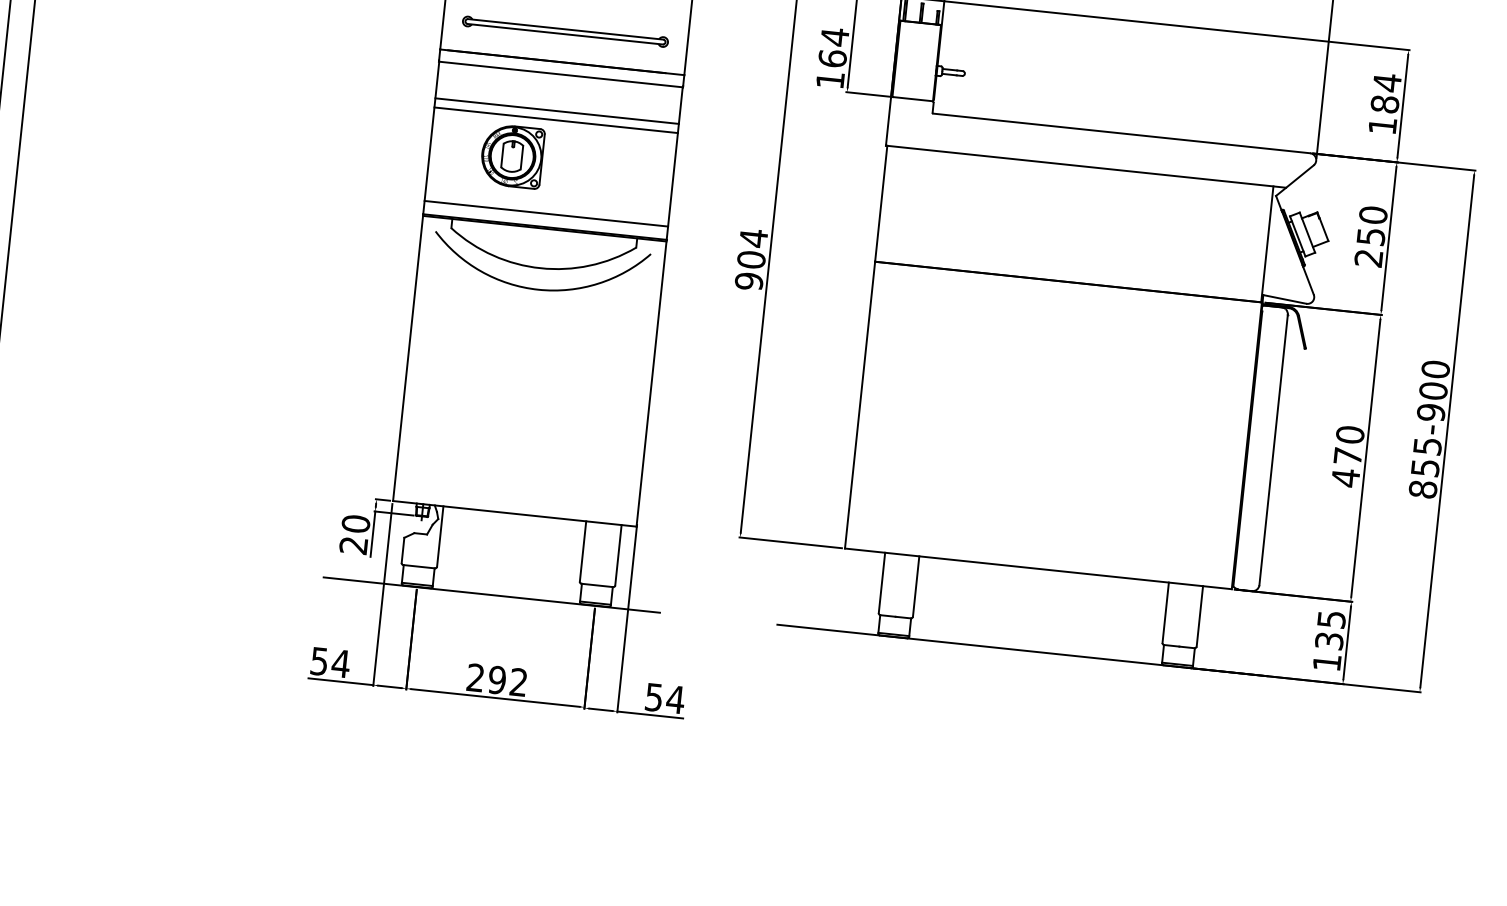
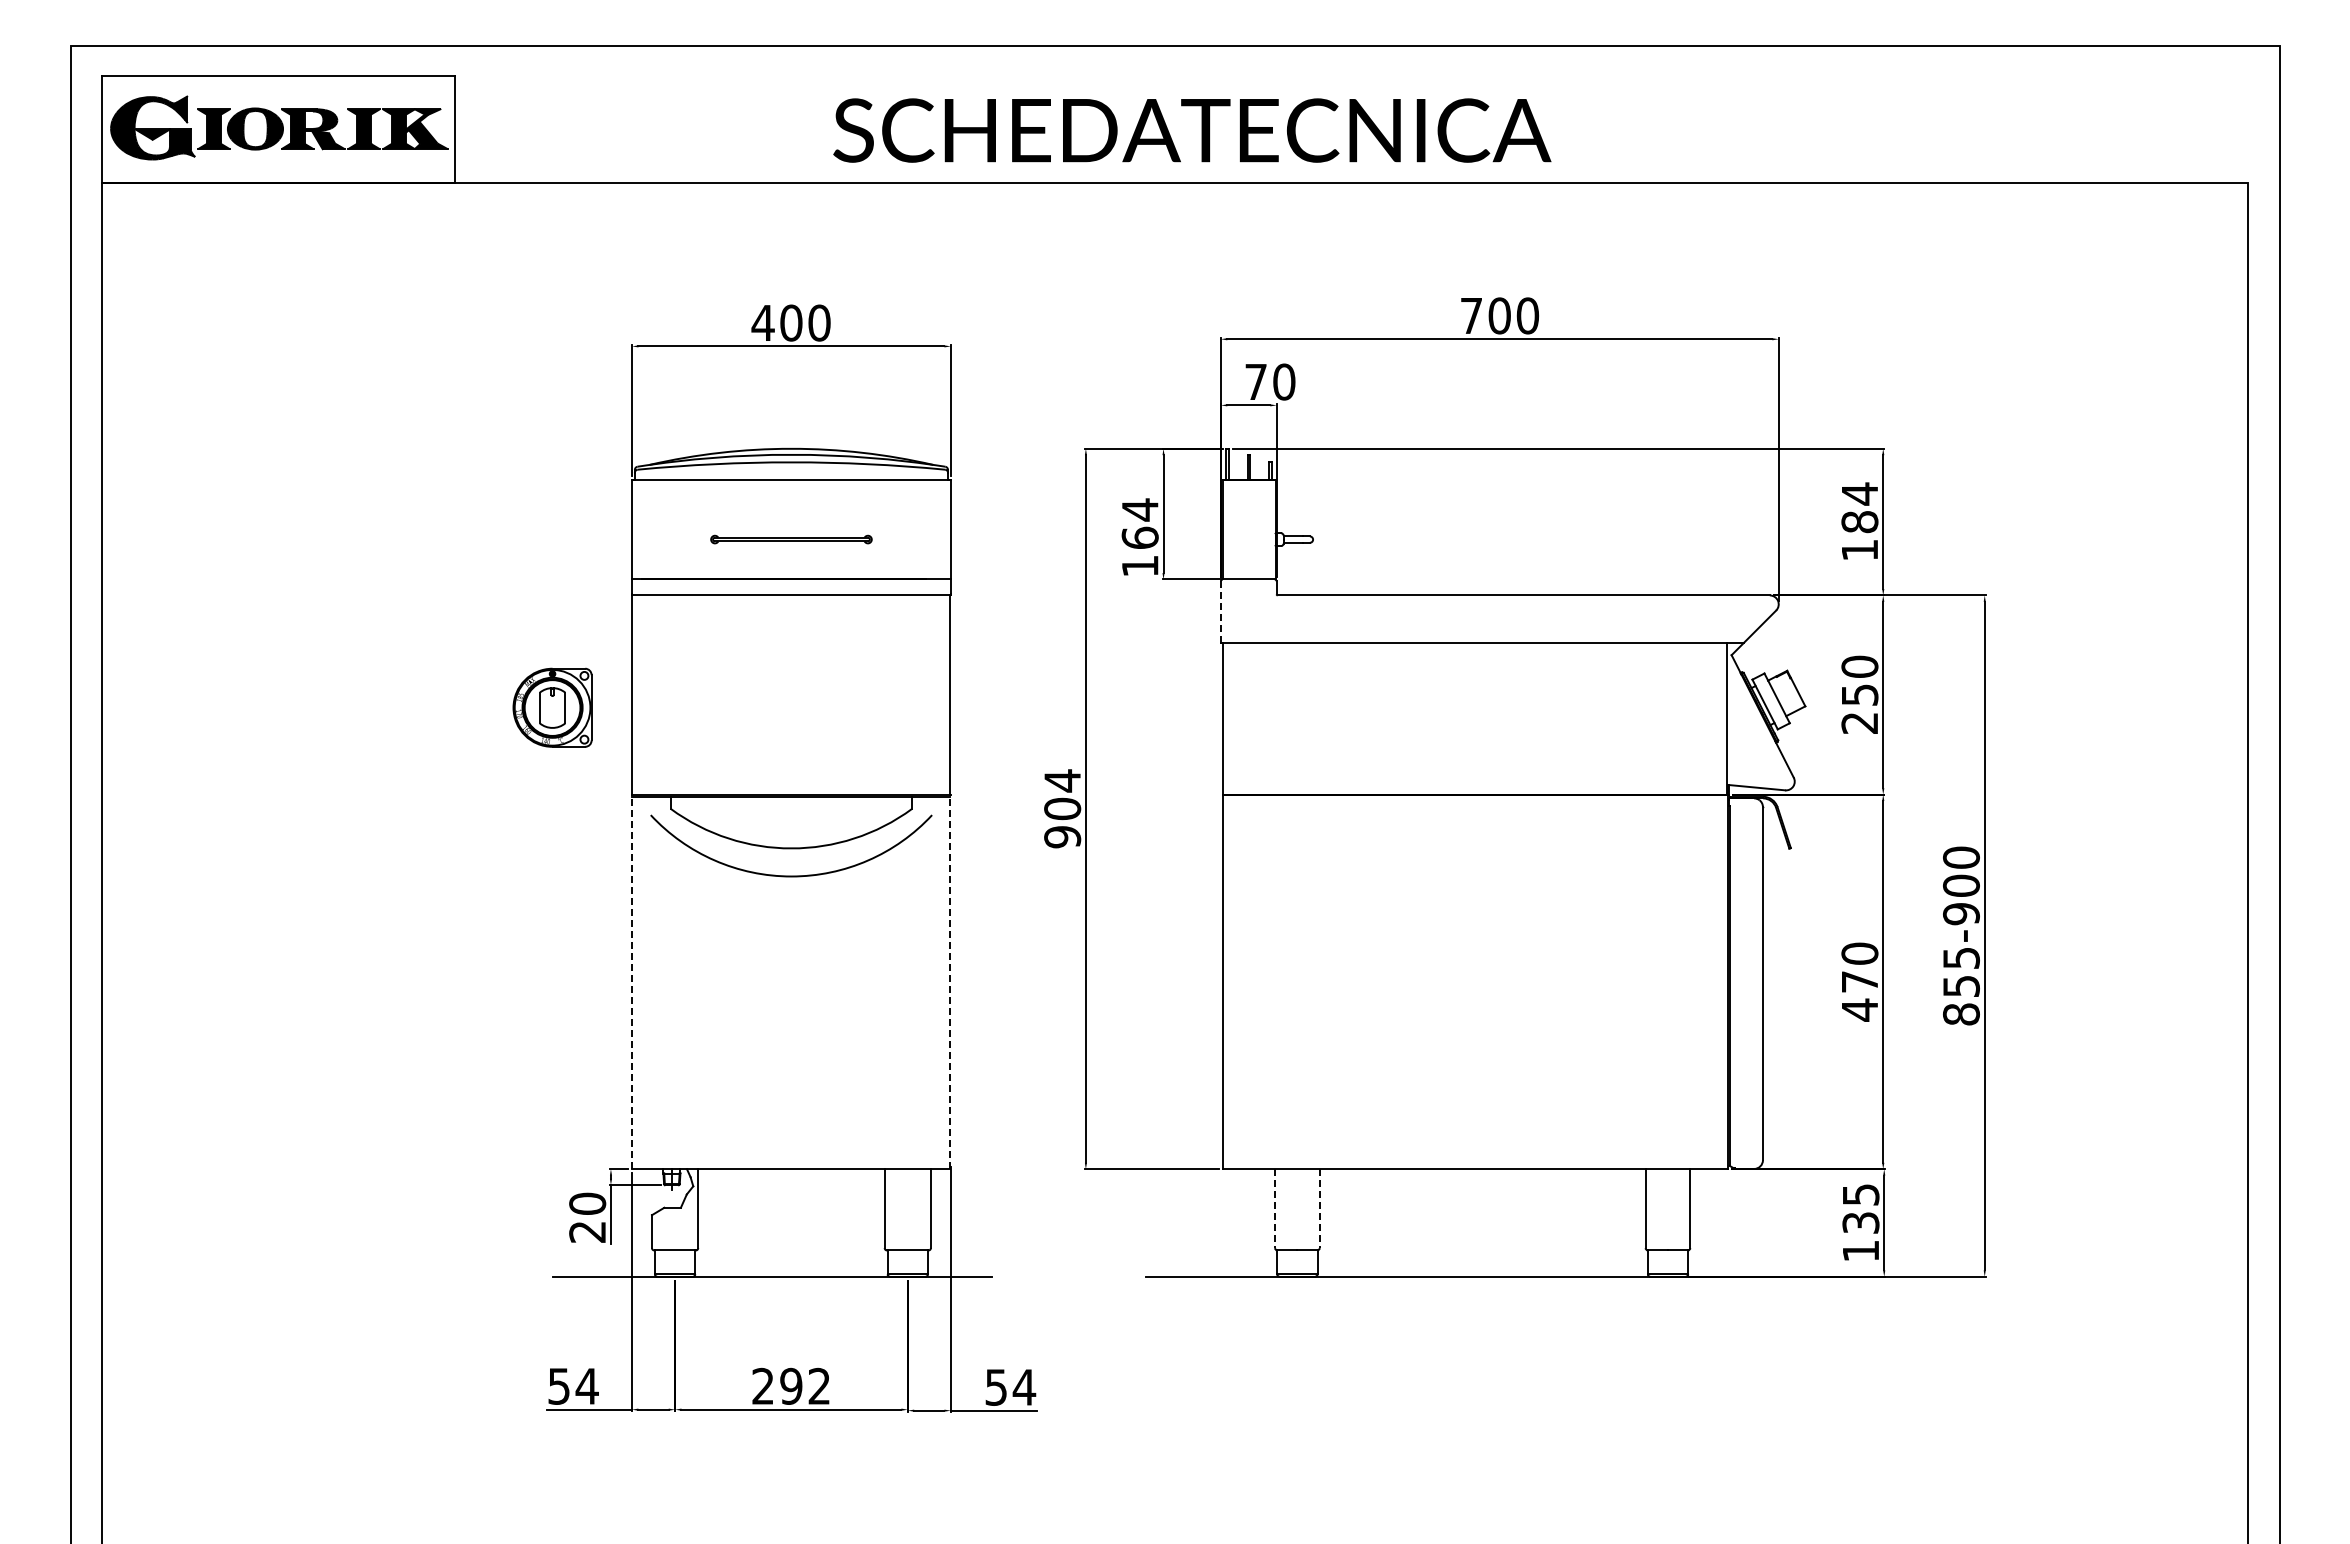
part: (565, 31) -> (791, 539), size x0.6
line: (557, 111) -> (791, 643), removed
line: (556, 120) -> (791, 655), removed
line: (888, 122) -> (1220, 612), solid -> dashed
part: (512, 156) -> (552, 707), moved
line: (546, 213) -> (791, 777), removed
line: (408, 357) -> (632, 981), solid -> dashed
line: (651, 382) -> (950, 981), solid -> dashed
line: (882, 583) -> (1275, 1209), solid -> dashed
line: (915, 587) -> (1319, 1209), solid -> dashed

